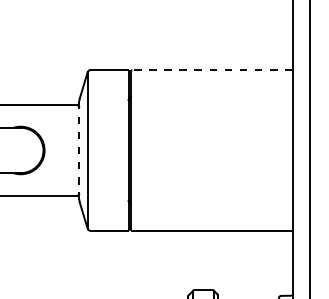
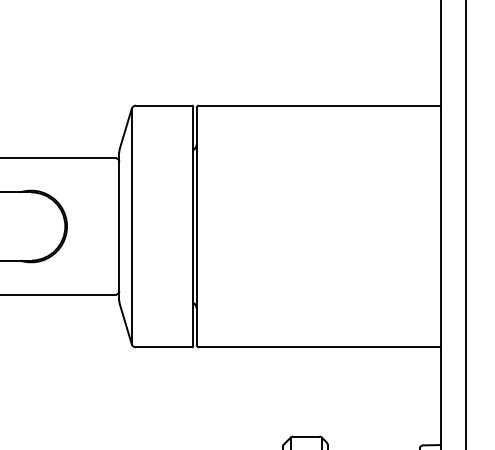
line: (211, 70) -> (318, 106), dashed -> solid
line: (79, 150) -> (119, 226), dashed -> solid

